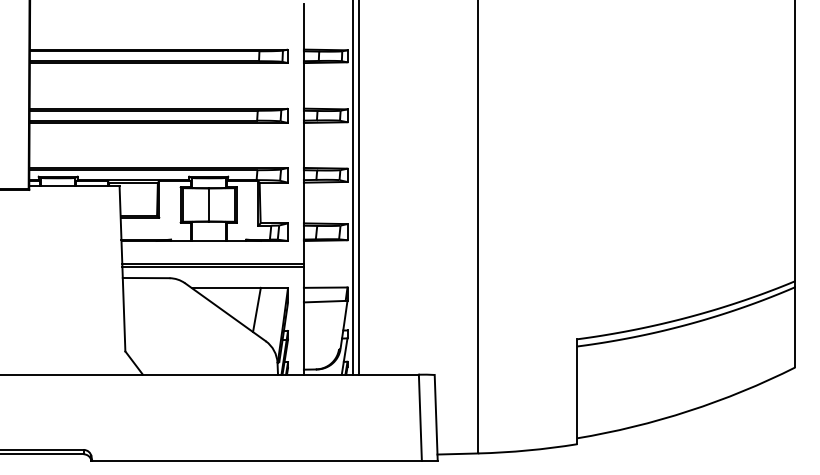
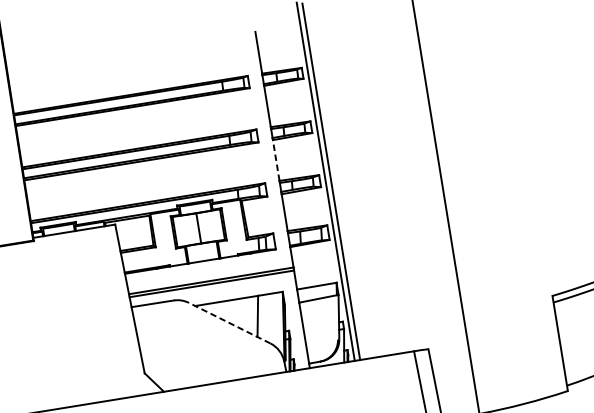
line: (303, 144) -> (275, 159), solid -> dashed
line: (225, 312) -> (229, 323), solid -> dashed

